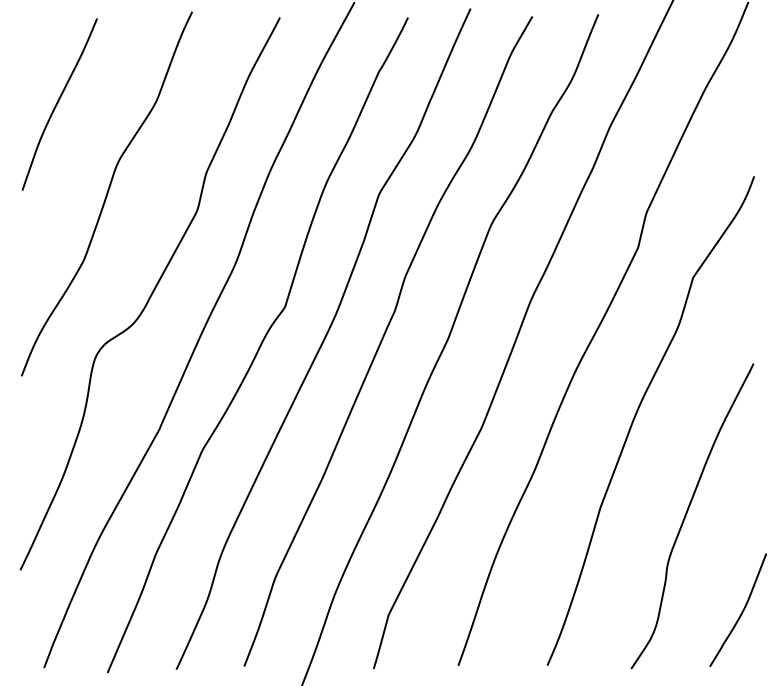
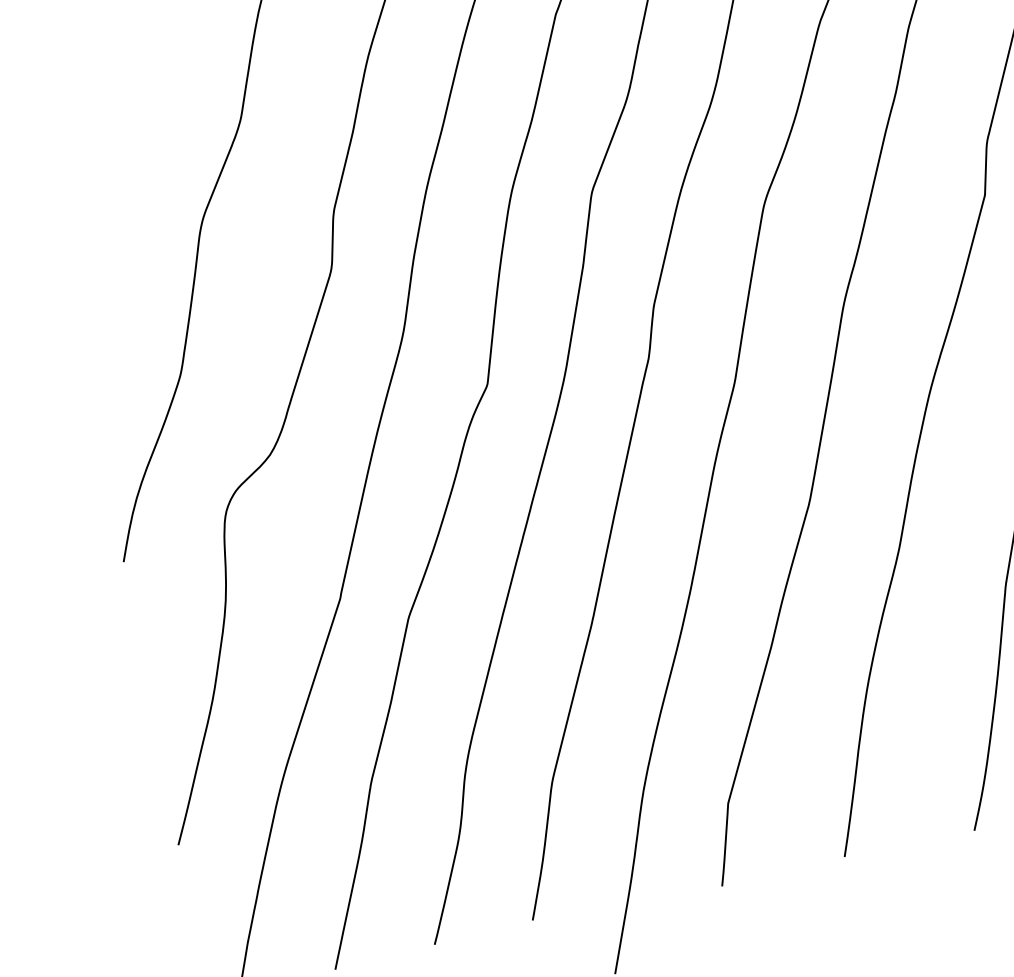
curve: (58, 103) -> (97, 153), removed

